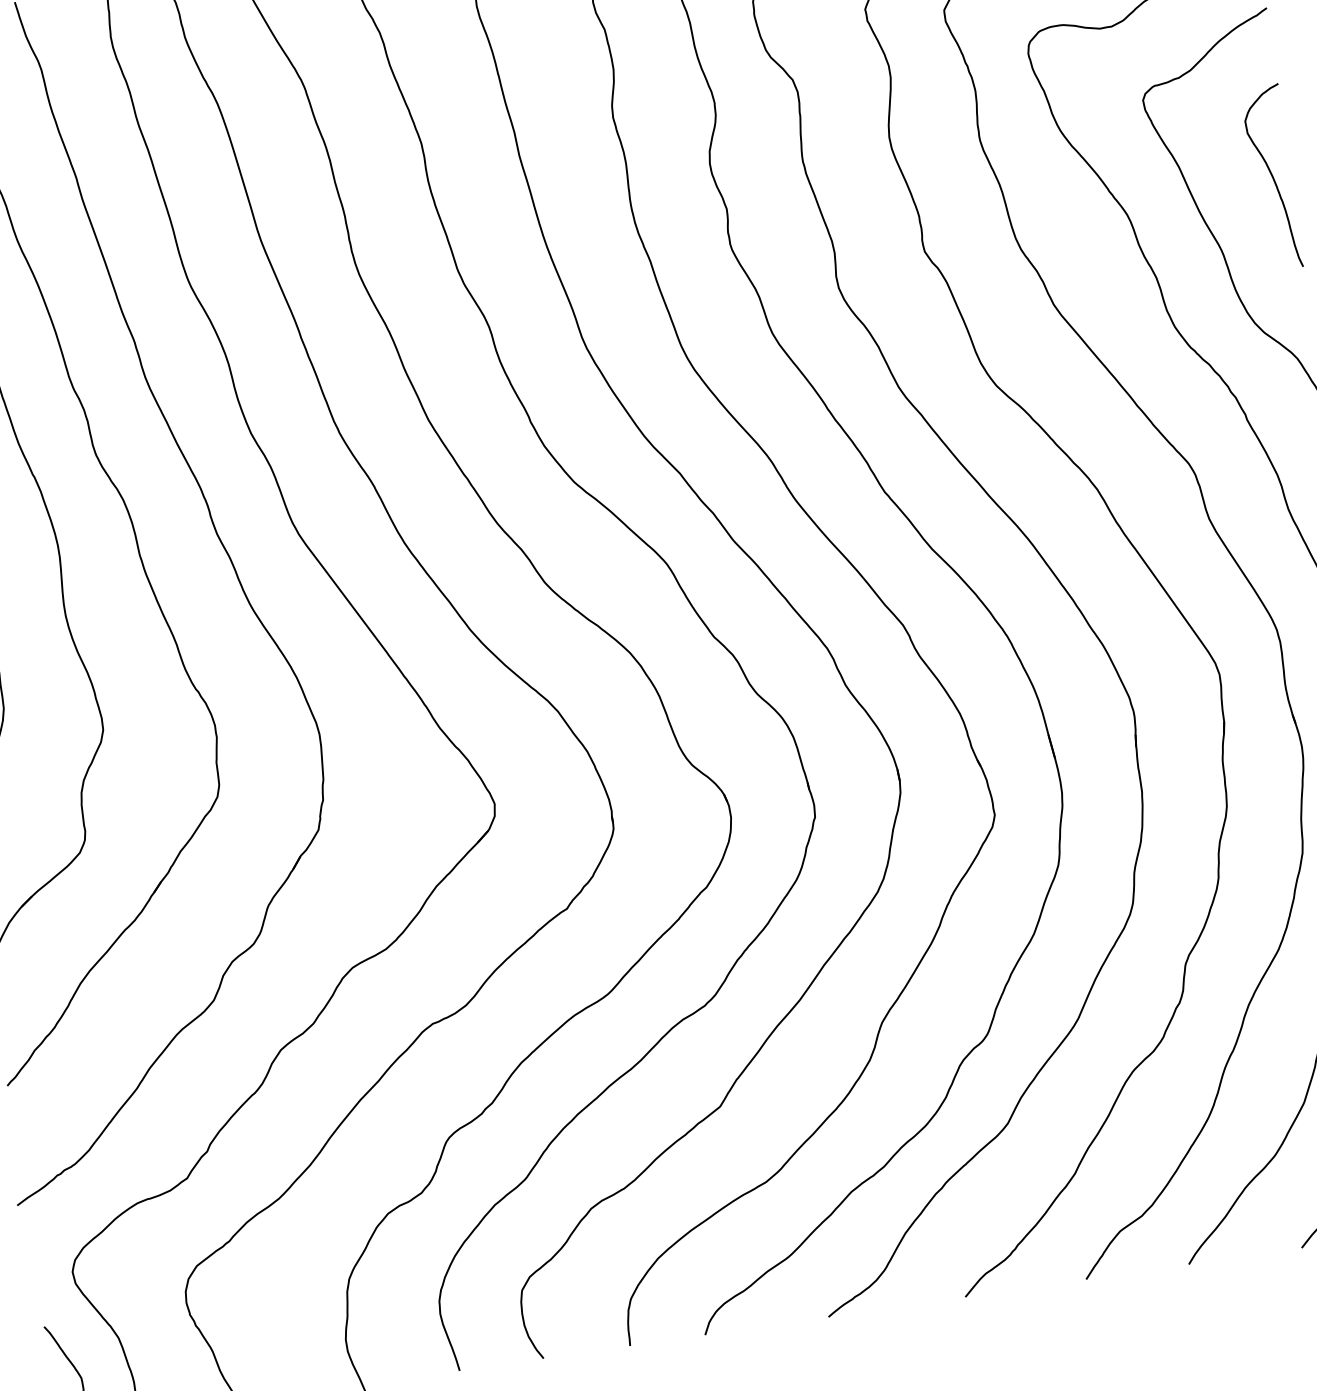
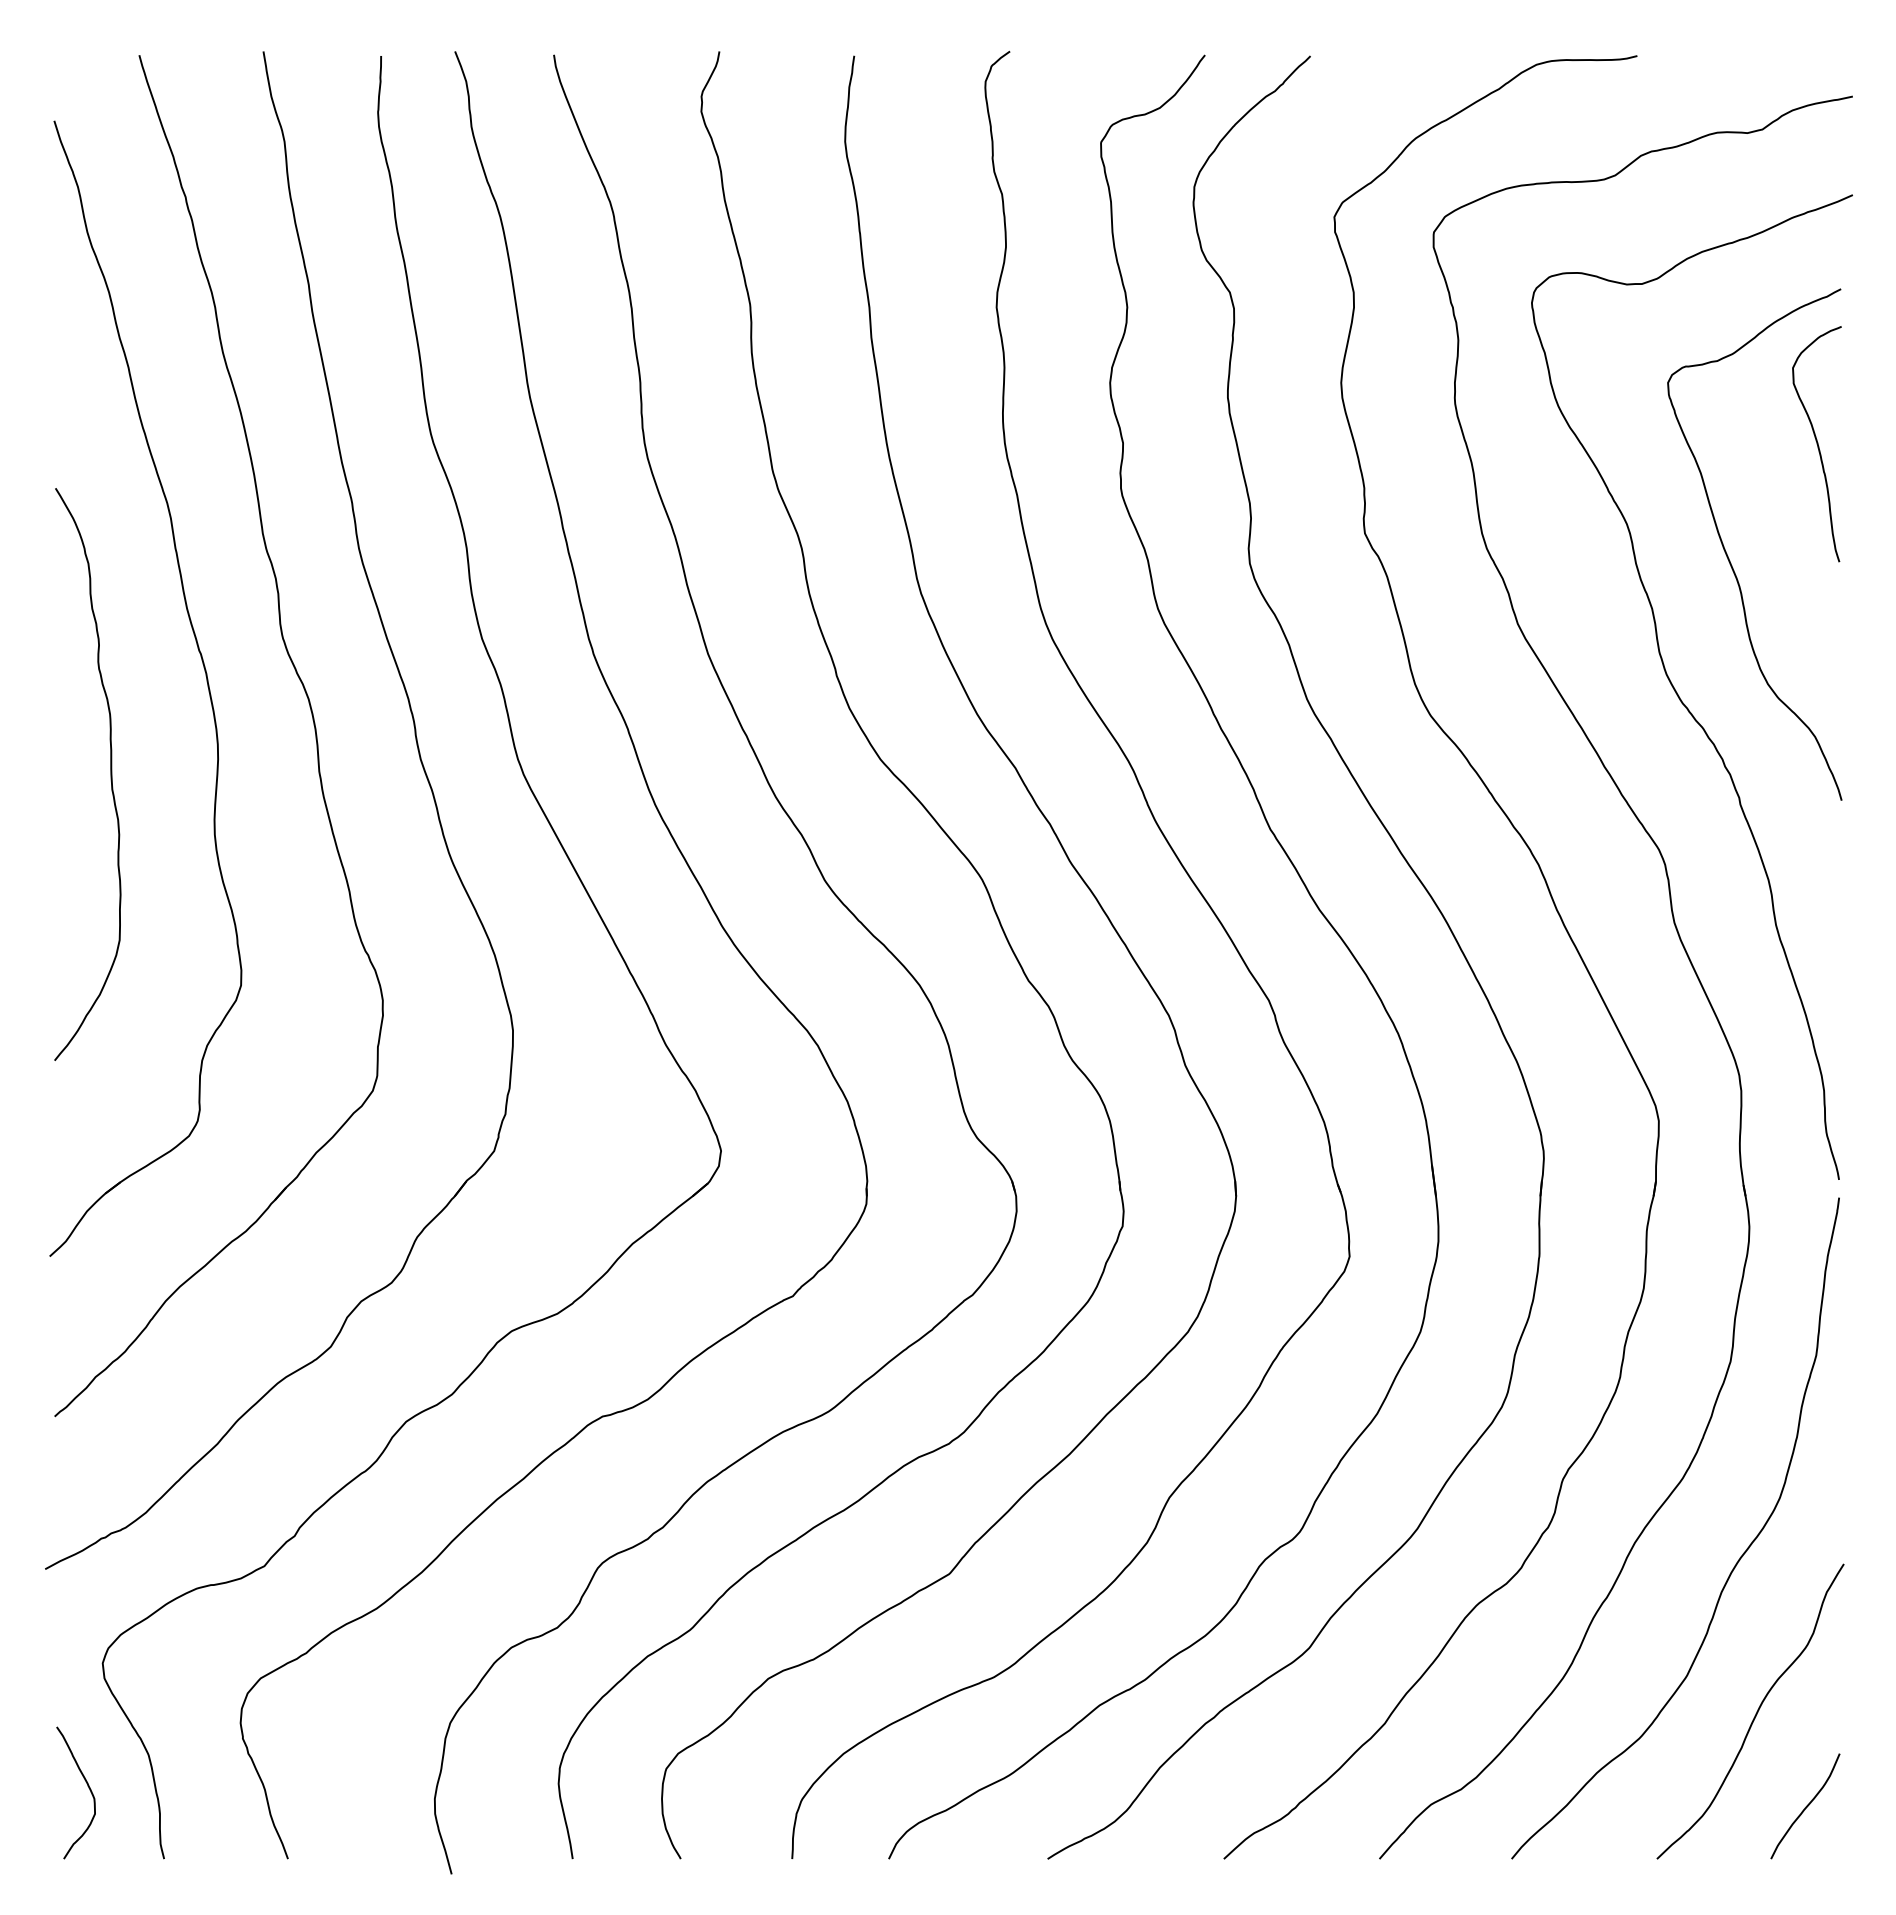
curve: (1272, 178) -> (1816, 444), moved

